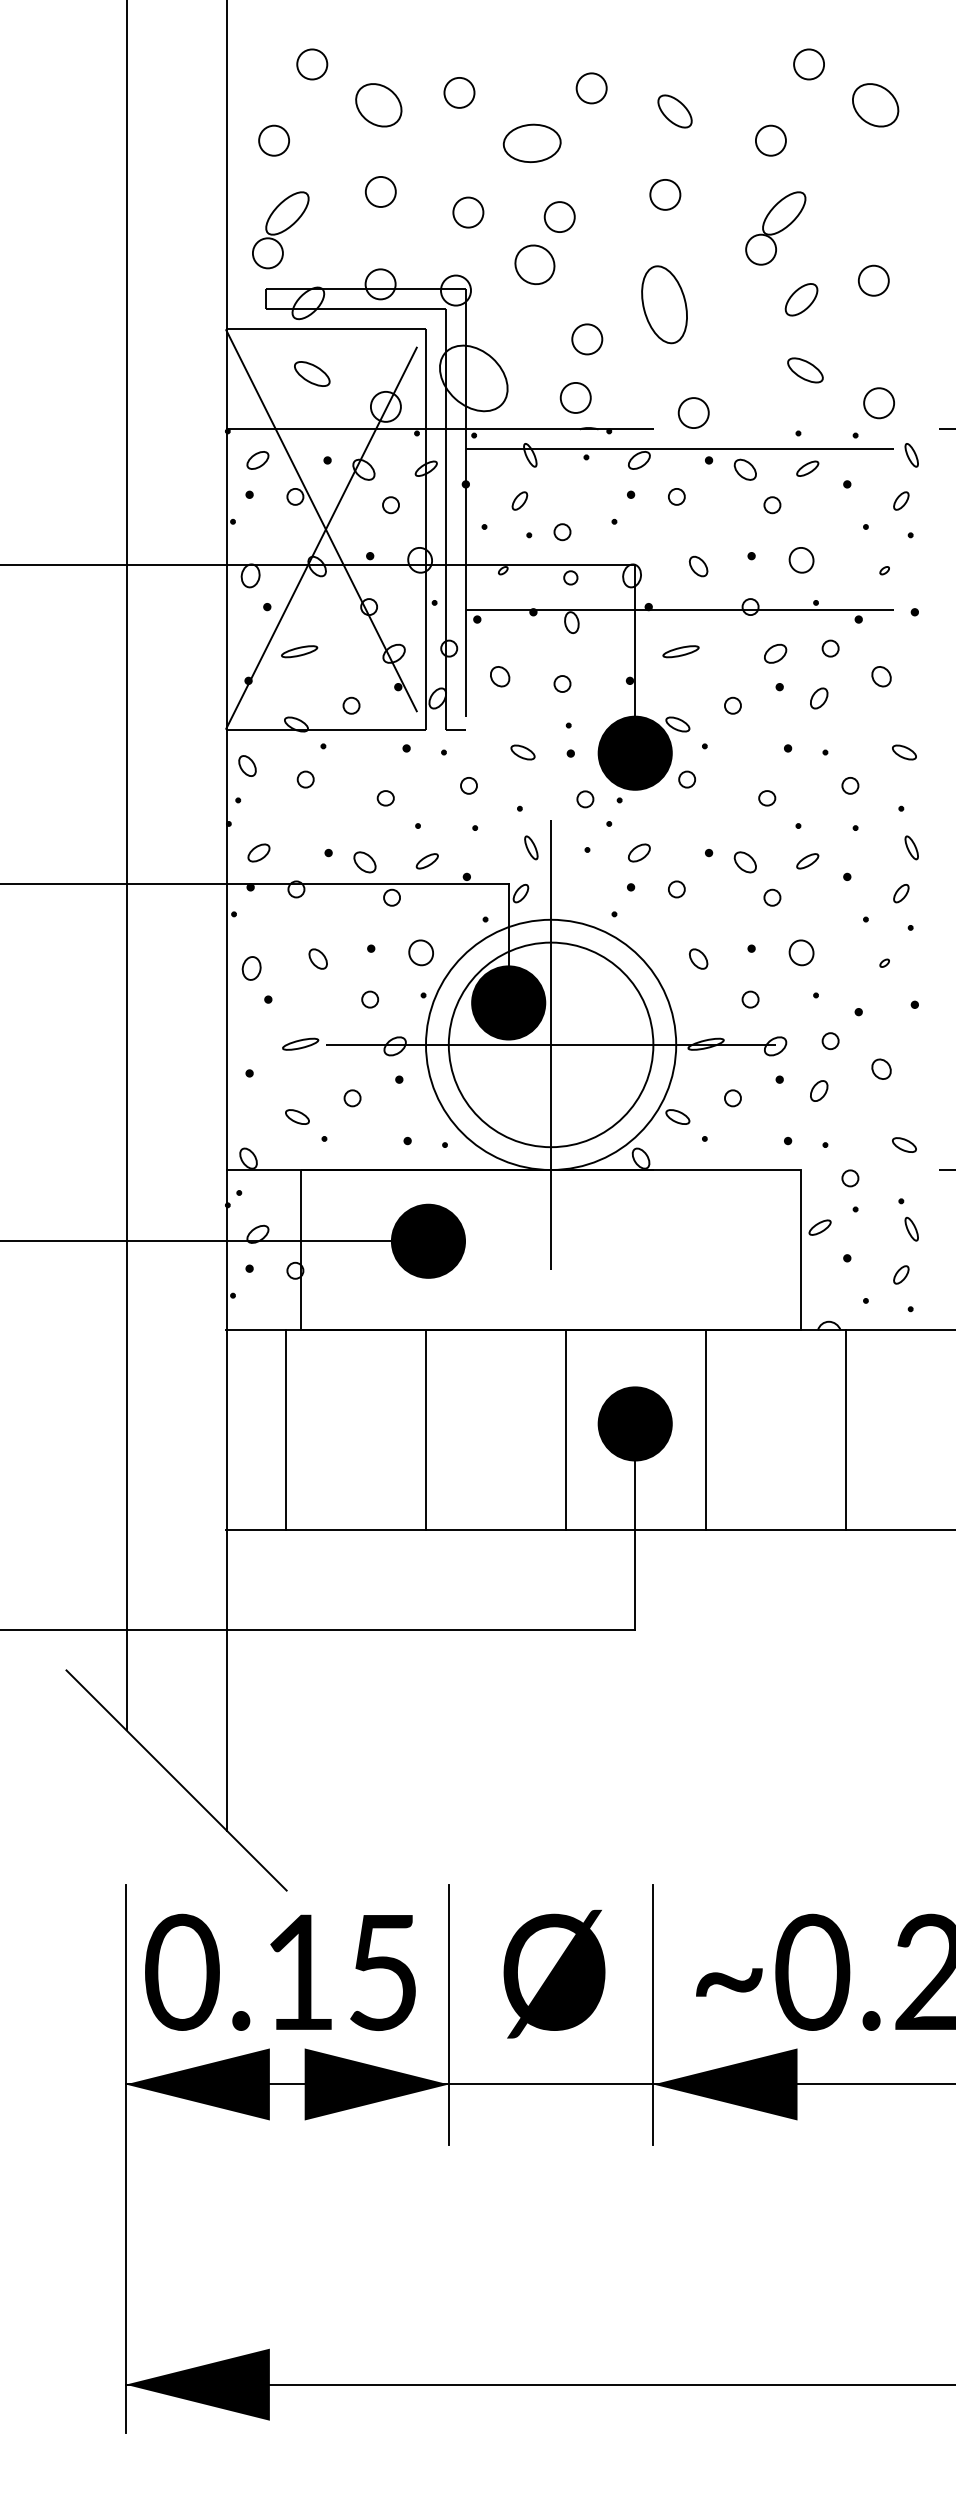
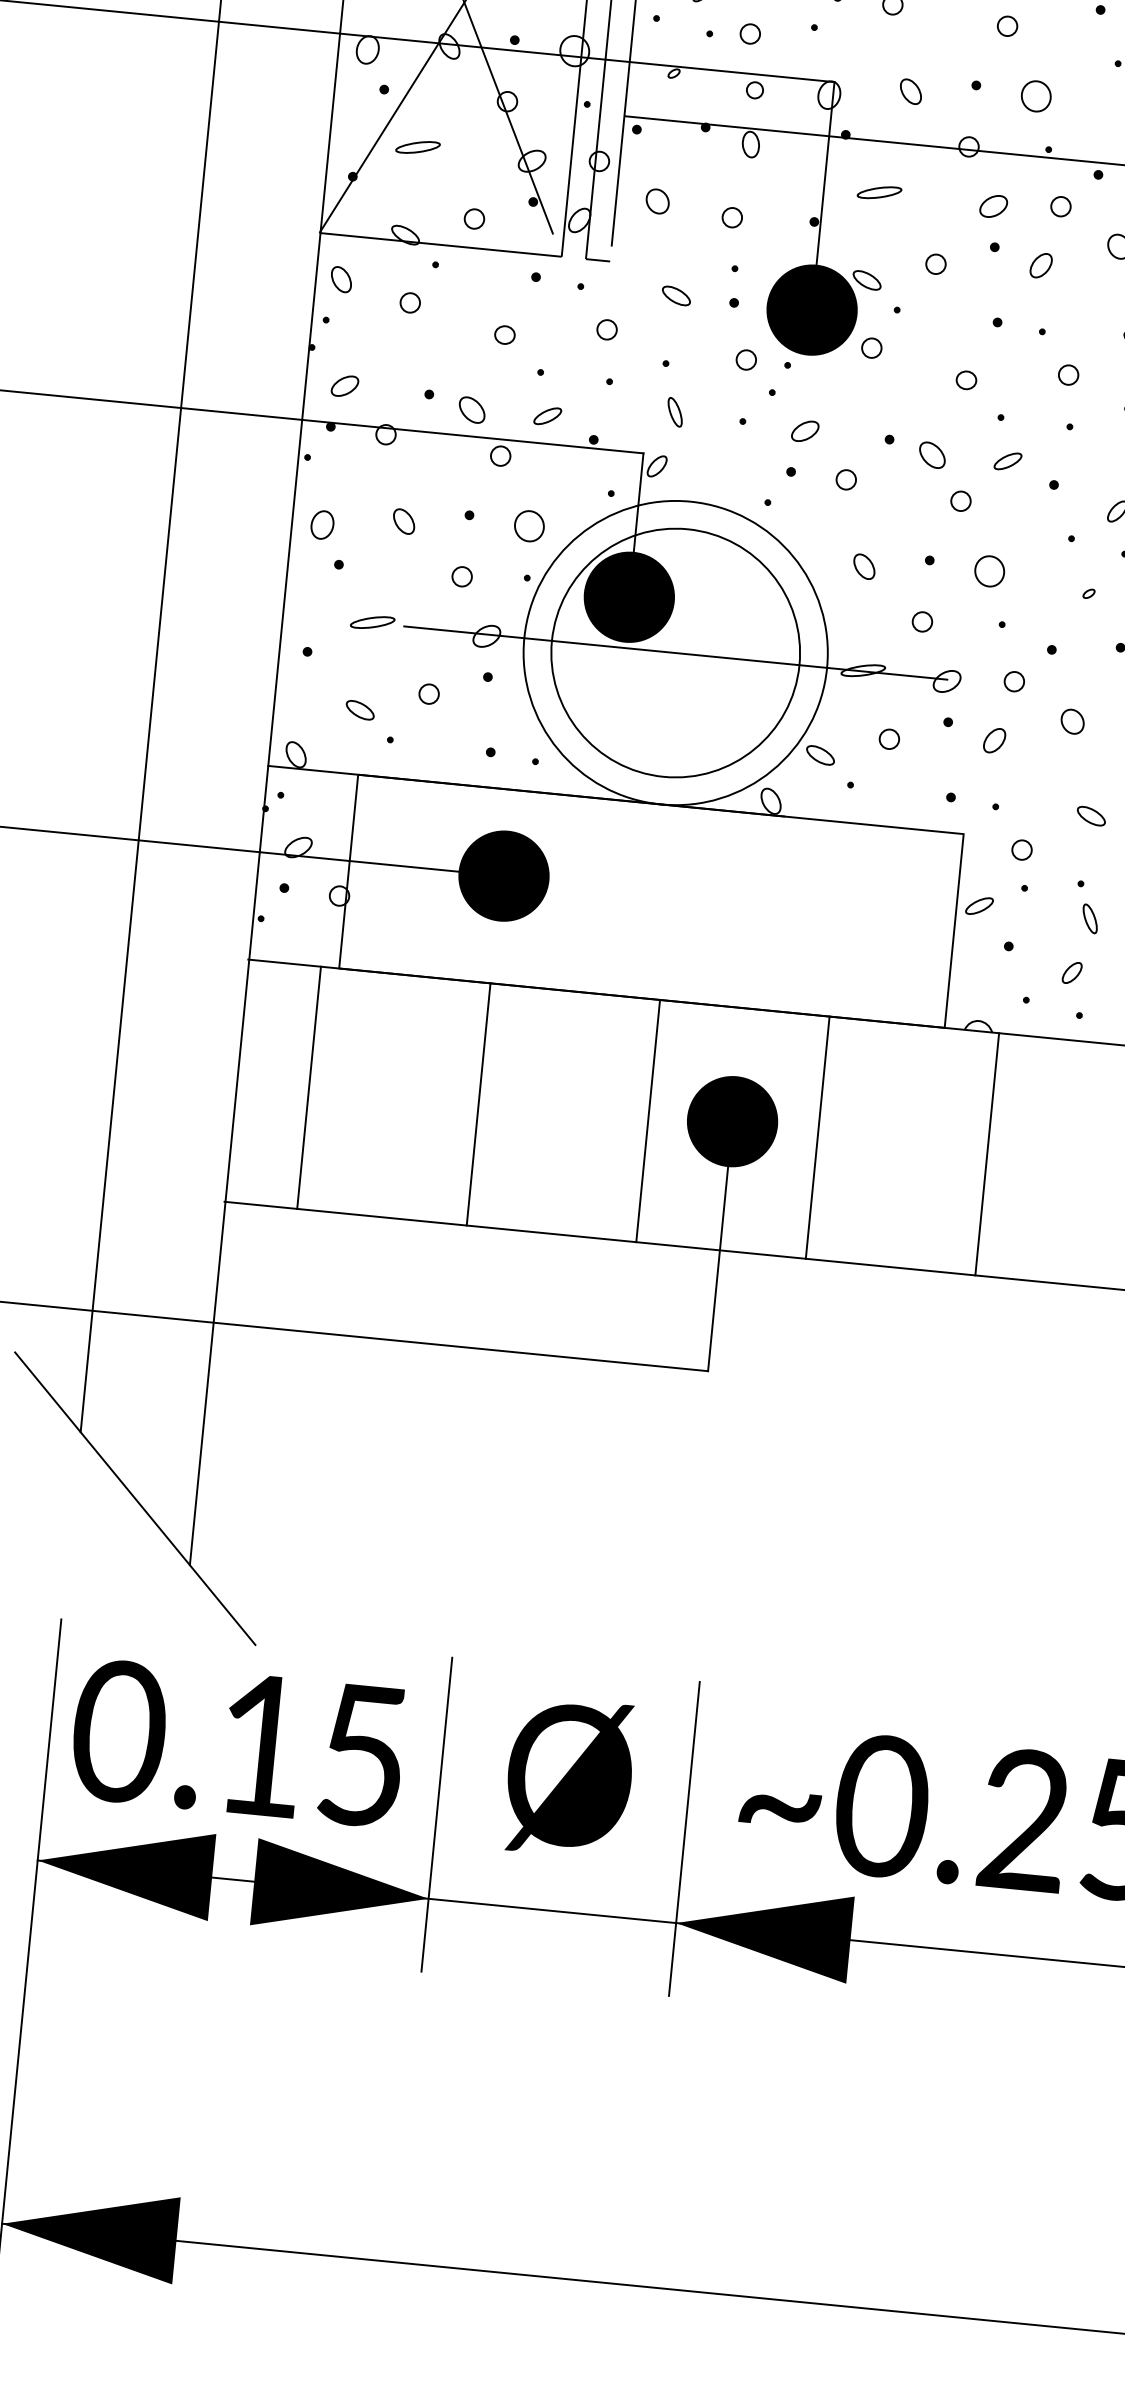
line: (551, 1044) -> (676, 652), removed

